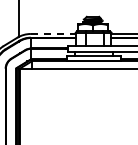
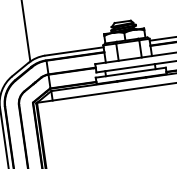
line: (53, 33) -> (74, 50), dashed -> solid

